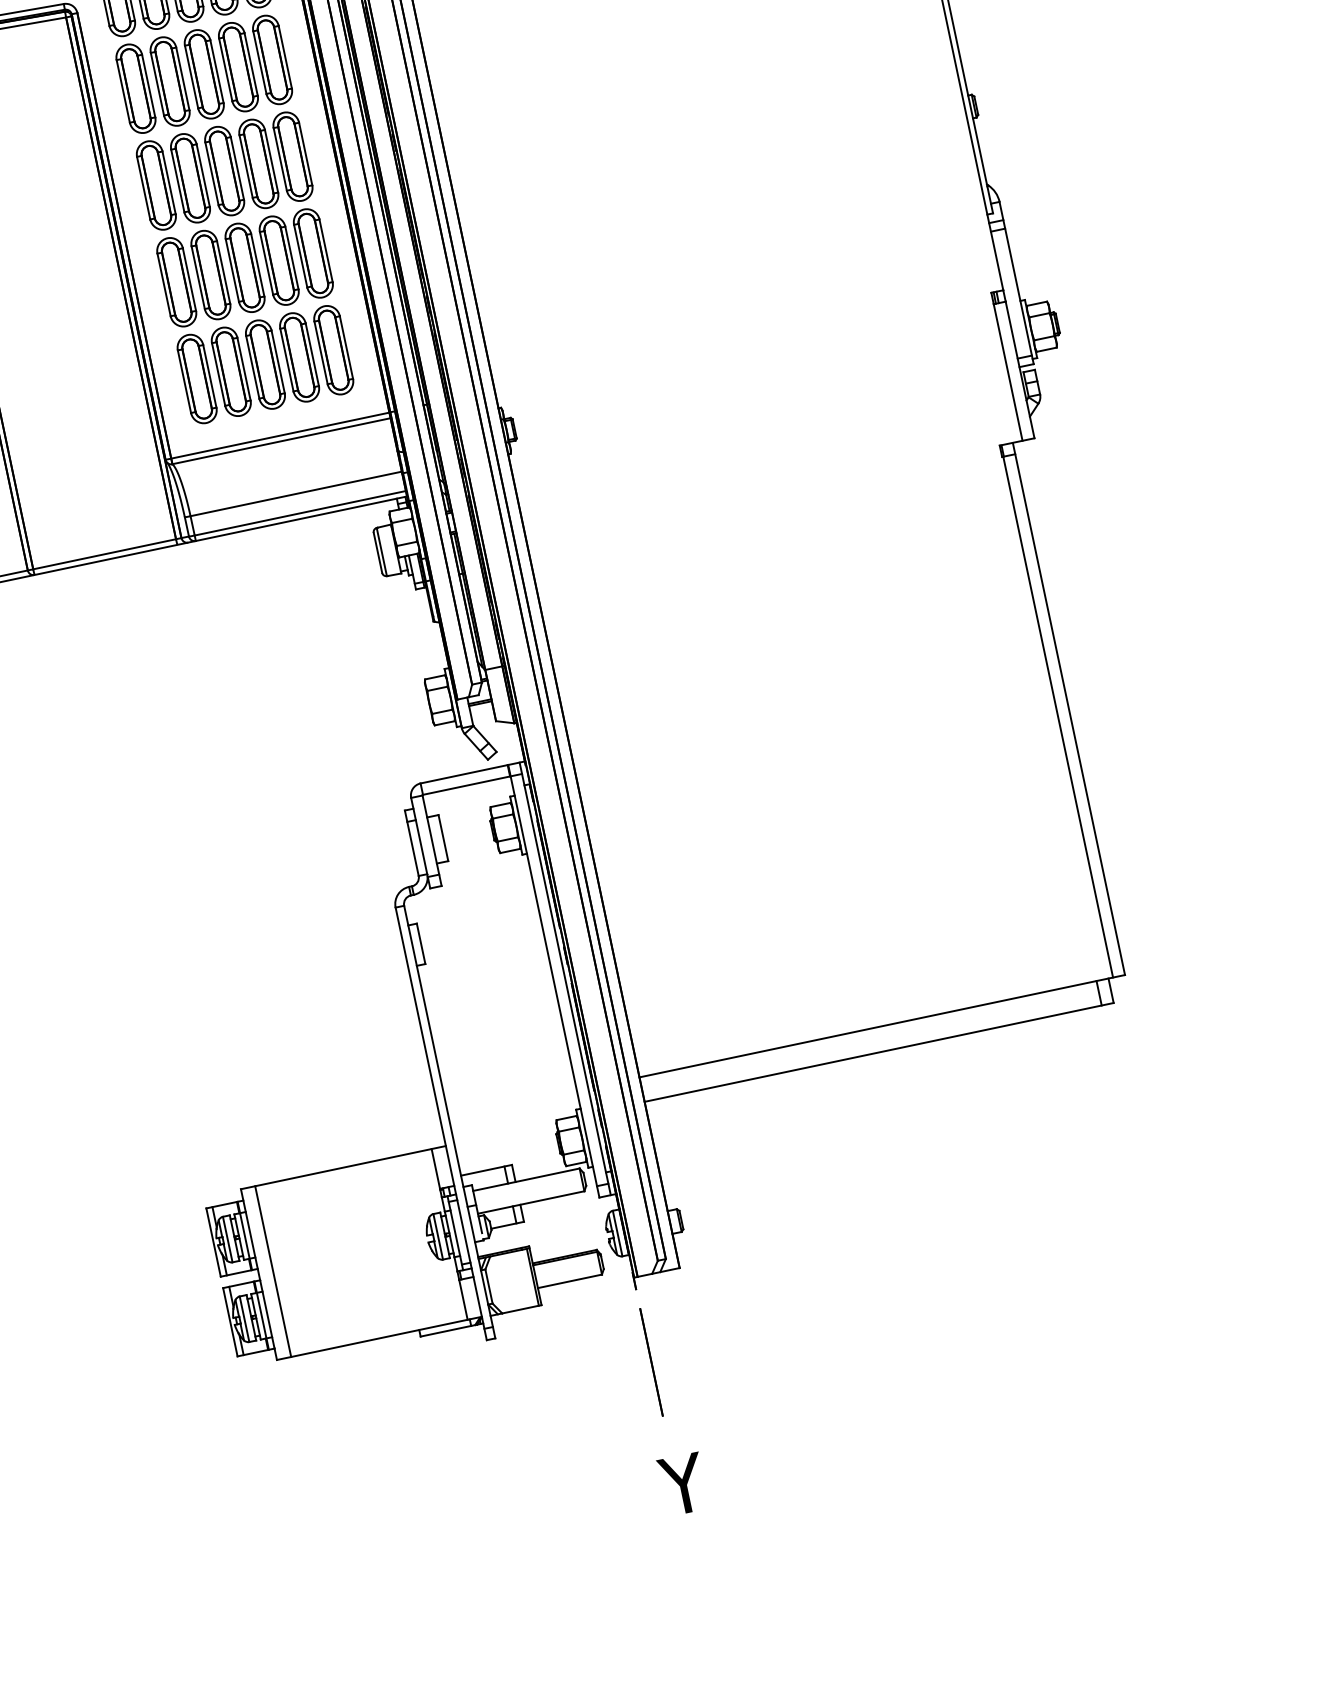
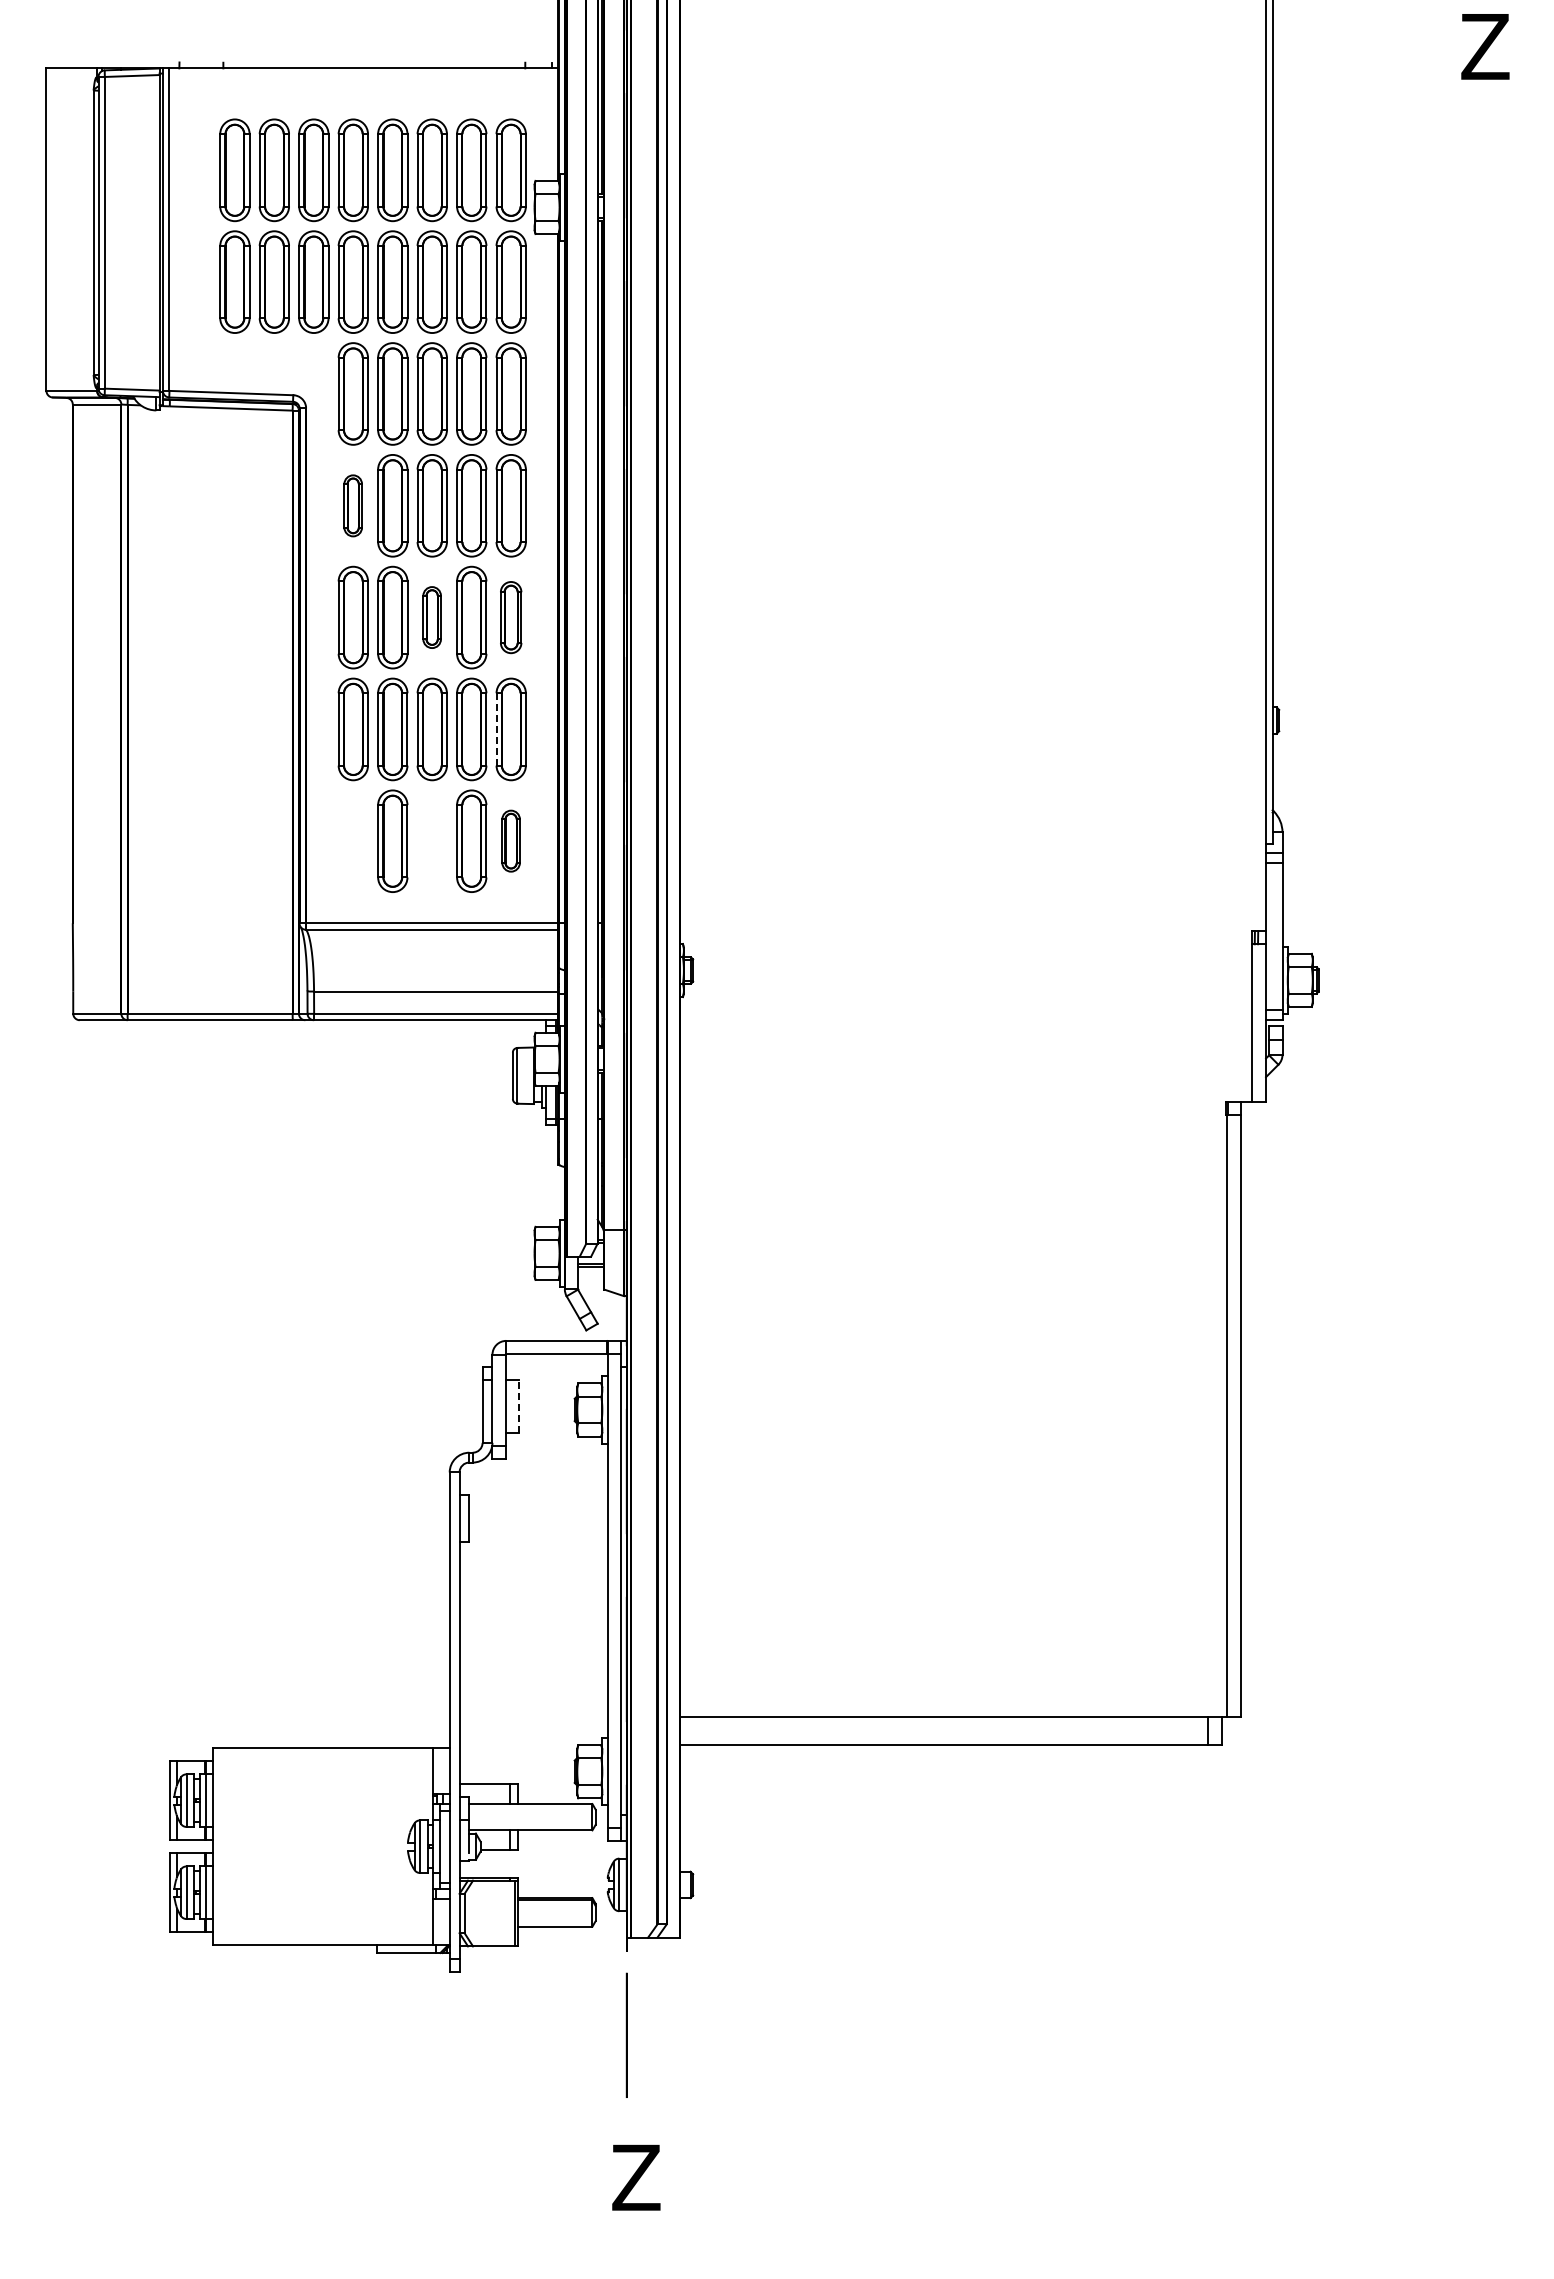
part: (135, 88) -> (352, 505), size x0.6
part: (292, 156) -> (510, 617), size x0.7
part: (223, 171) -> (431, 617), size x0.6
line: (300, 255) -> (496, 728), solid -> dashed
part: (333, 349) -> (510, 840), size x0.6
part: (264, 364) -> (431, 840), removed
part: (196, 378) -> (352, 840), removed
line: (443, 837) -> (518, 1406), solid -> dashed
line: (273, 1271) -> (229, 1846), removed
text: (684, 1483) -> (634, 2177), Y -> Z

